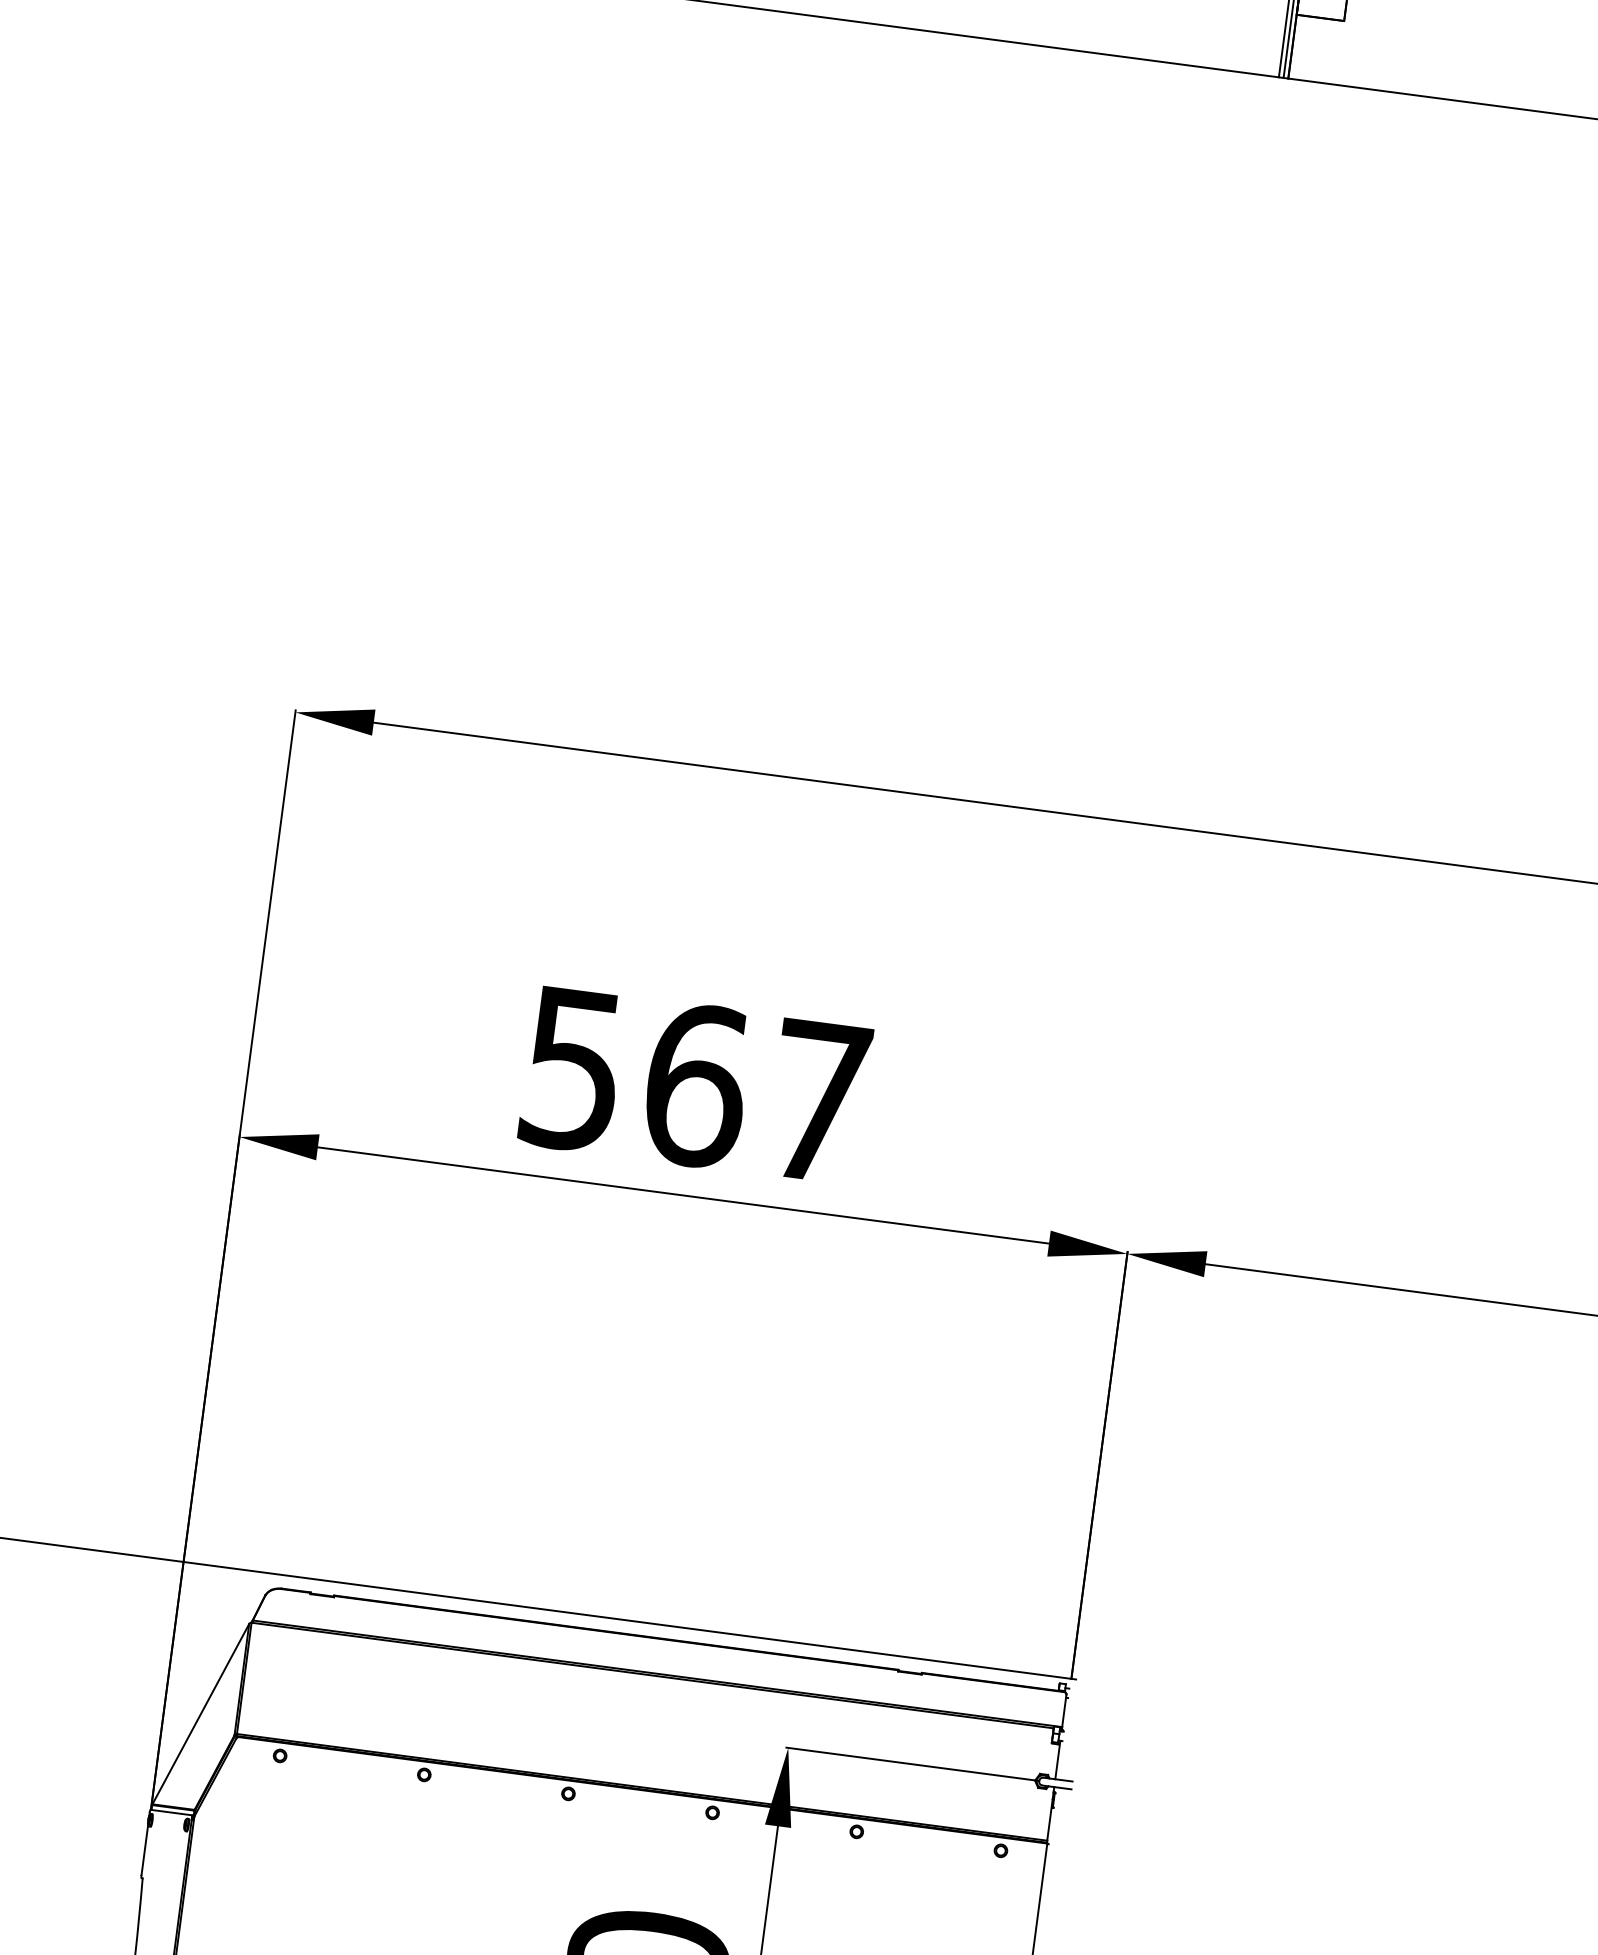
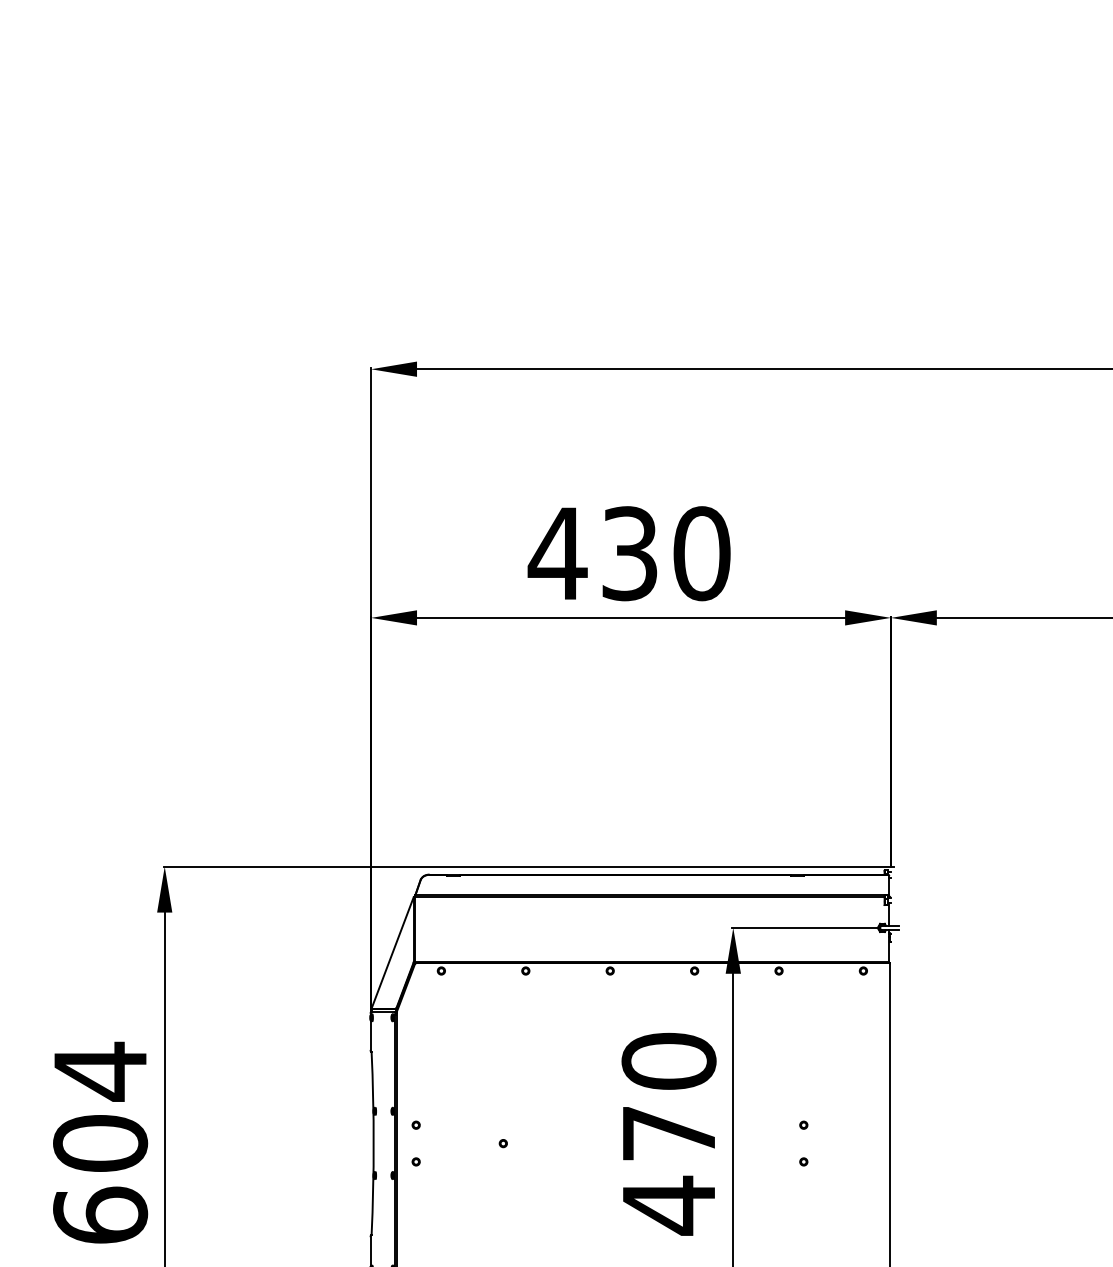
text: (693, 1084) -> (628, 553), 567 -> 430

